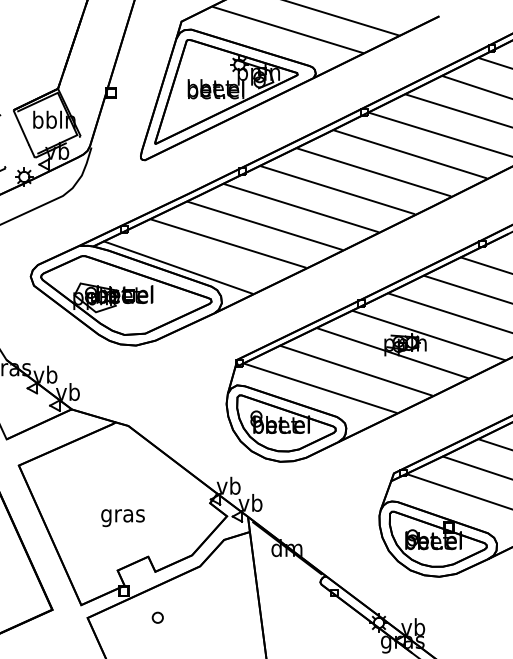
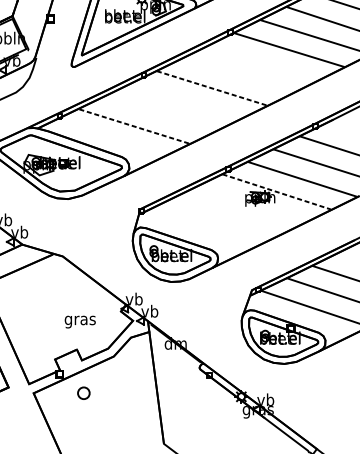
line: (409, 154) -> (263, 62), removed
line: (373, 172) -> (237, 75), removed
line: (337, 190) -> (211, 88), solid -> dashed
line: (300, 207) -> (185, 100), removed
line: (264, 225) -> (159, 113), removed
line: (228, 243) -> (134, 126), solid -> dashed
line: (178, 267) -> (98, 143), removed
line: (428, 335) -> (276, 191), solid -> dashed
line: (392, 353) -> (250, 204), removed
line: (355, 370) -> (224, 216), removed
line: (319, 387) -> (198, 229), removed
text: (122, 518) -> (79, 322), moved
part: (157, 617) -> (83, 392), size x1.6

